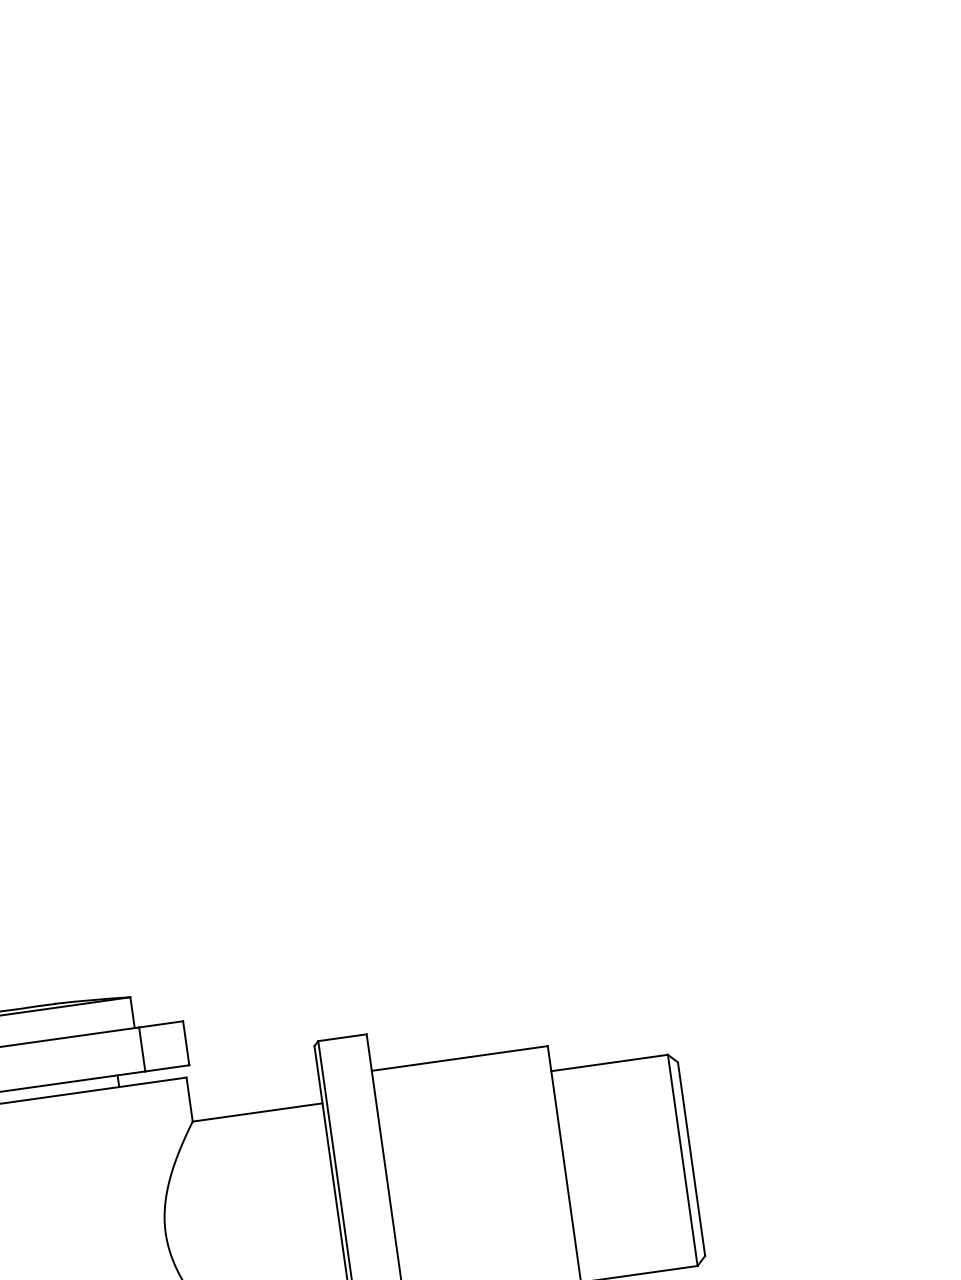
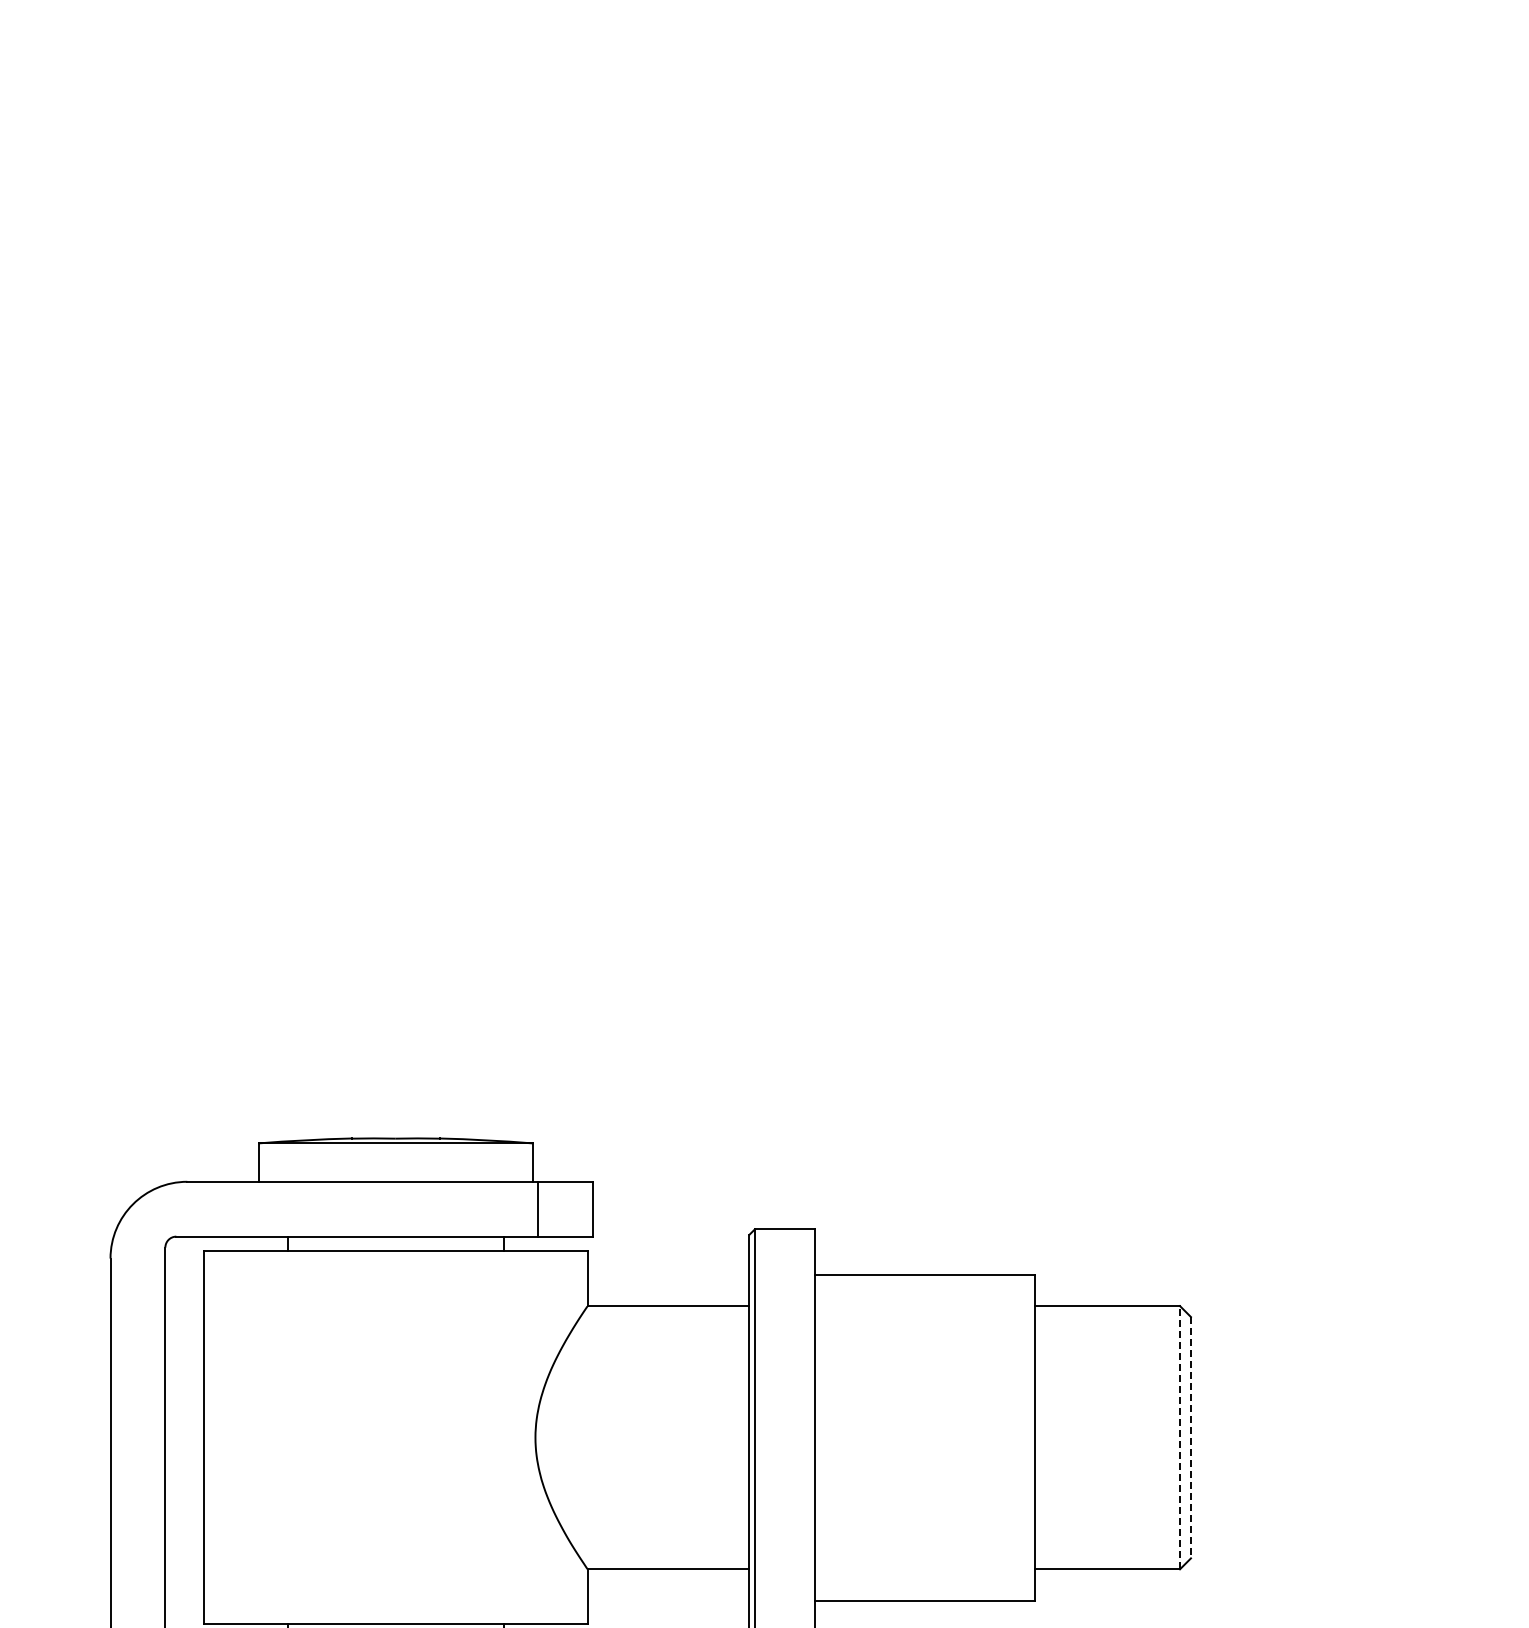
line: (691, 1159) -> (1190, 1437), solid -> dashed
line: (683, 1160) -> (1180, 1437), solid -> dashed

